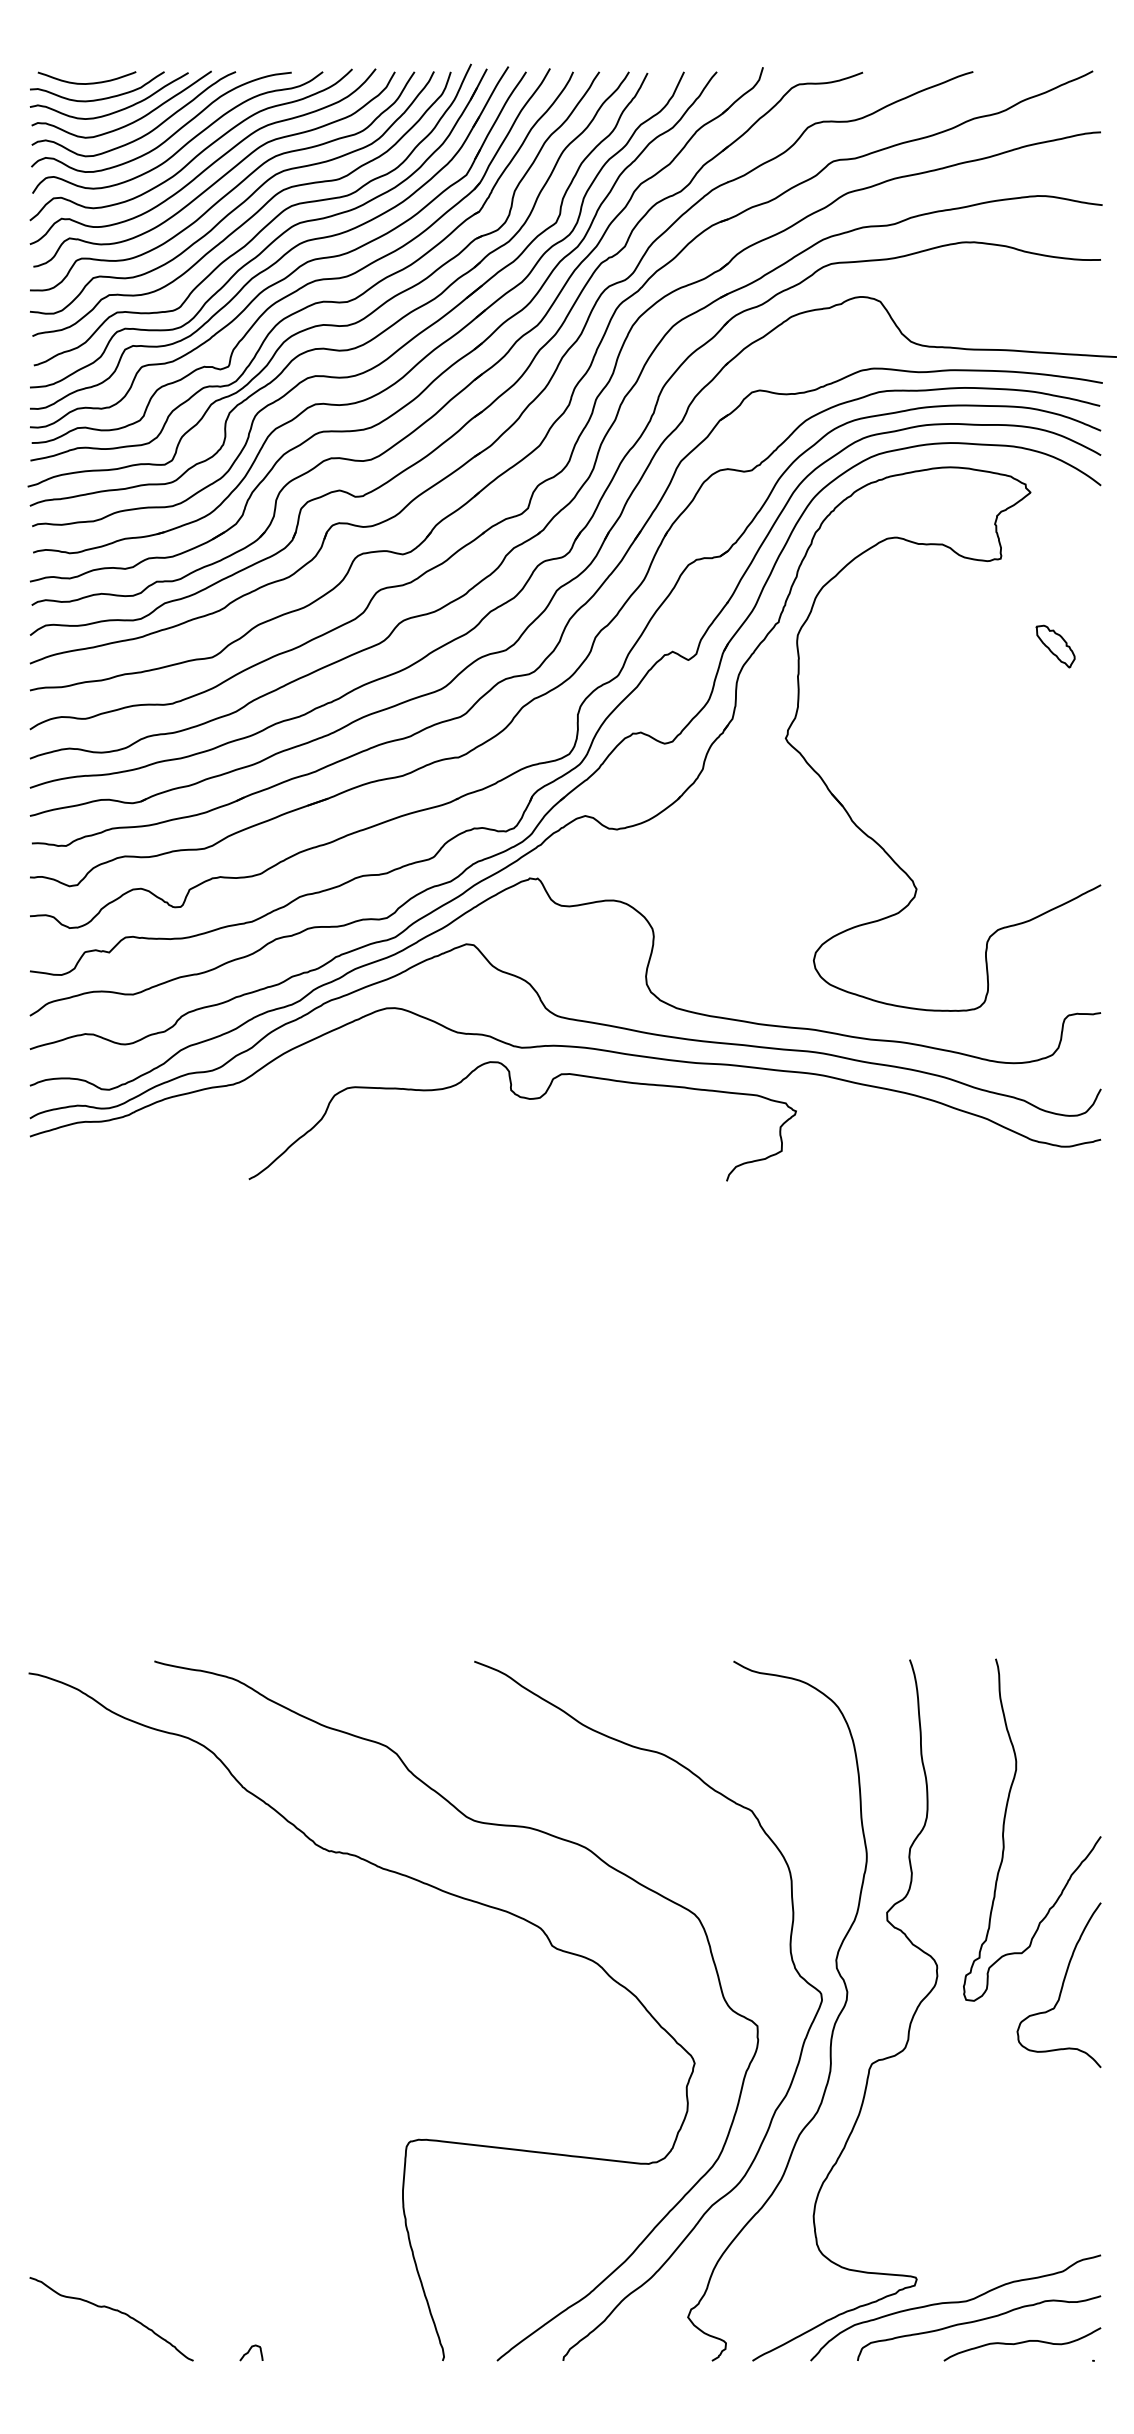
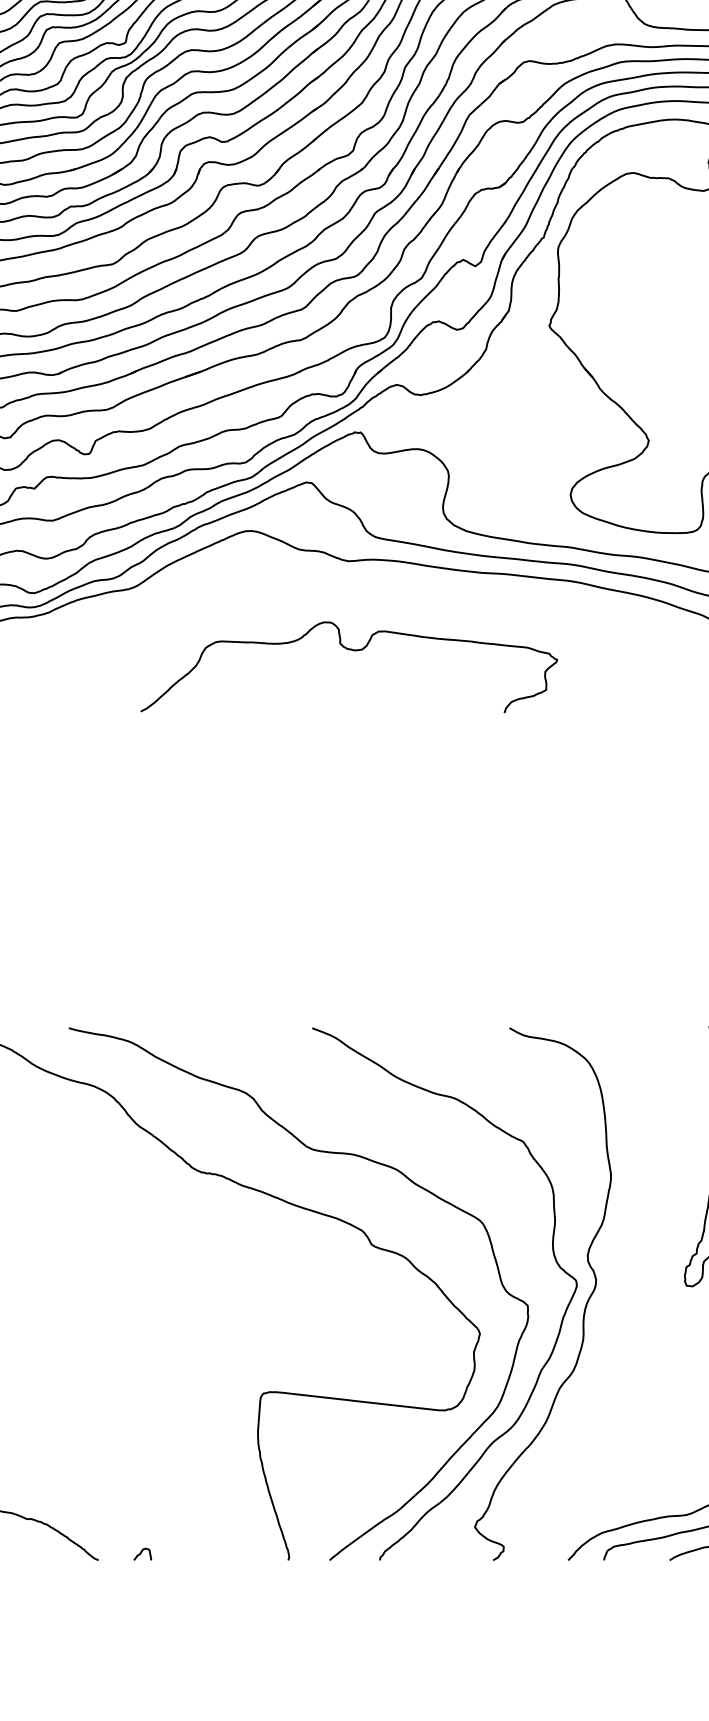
curve: (526, 1099) -> (352, 650), moved
curve: (875, 2060) -> (617, 1331), removed

